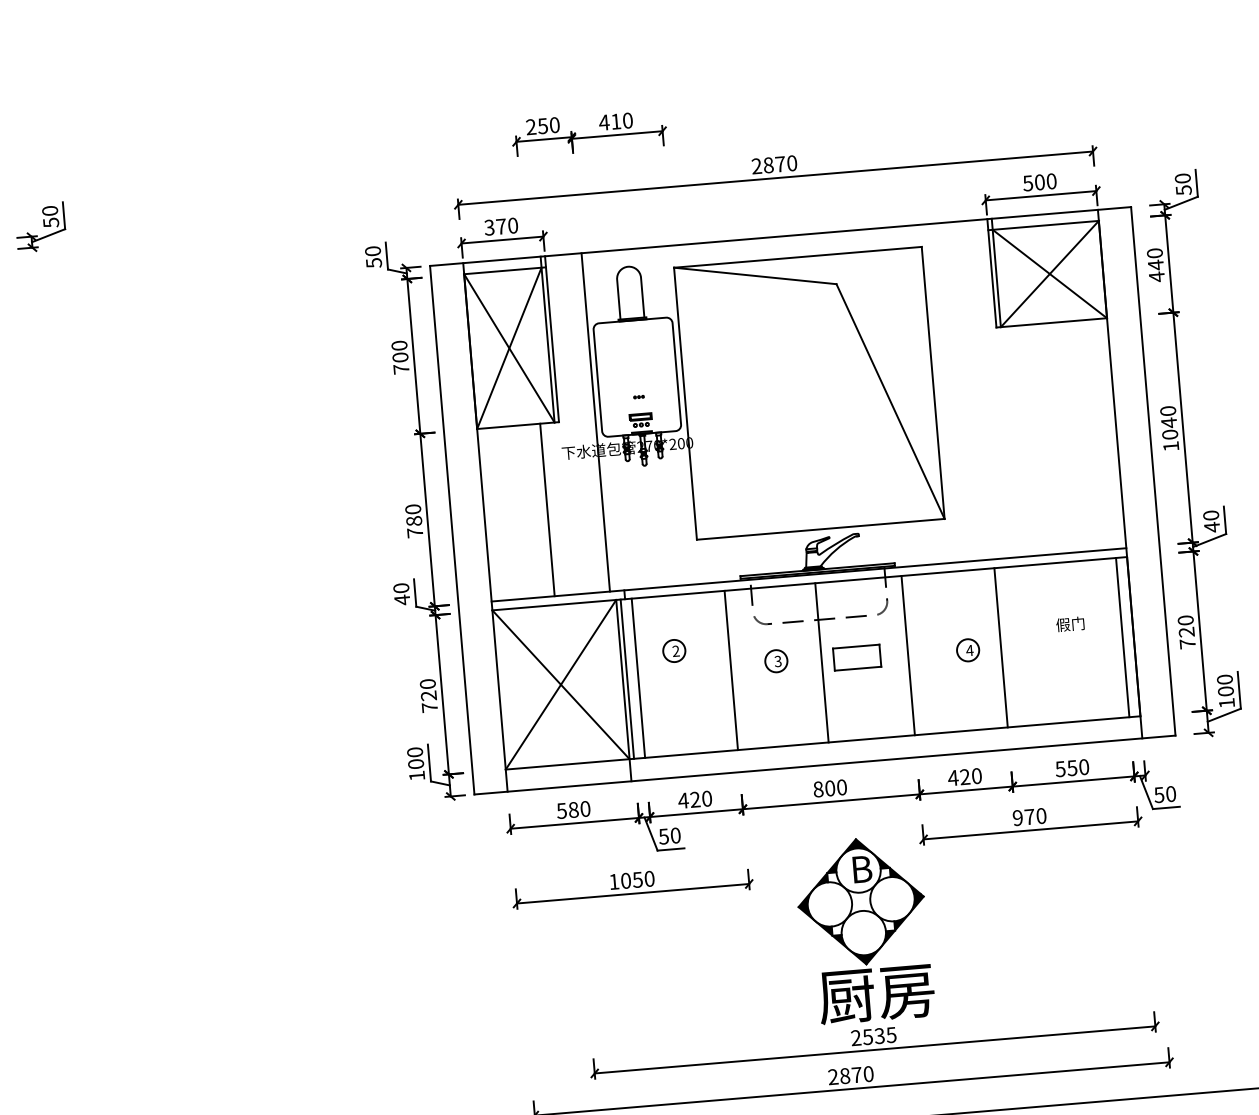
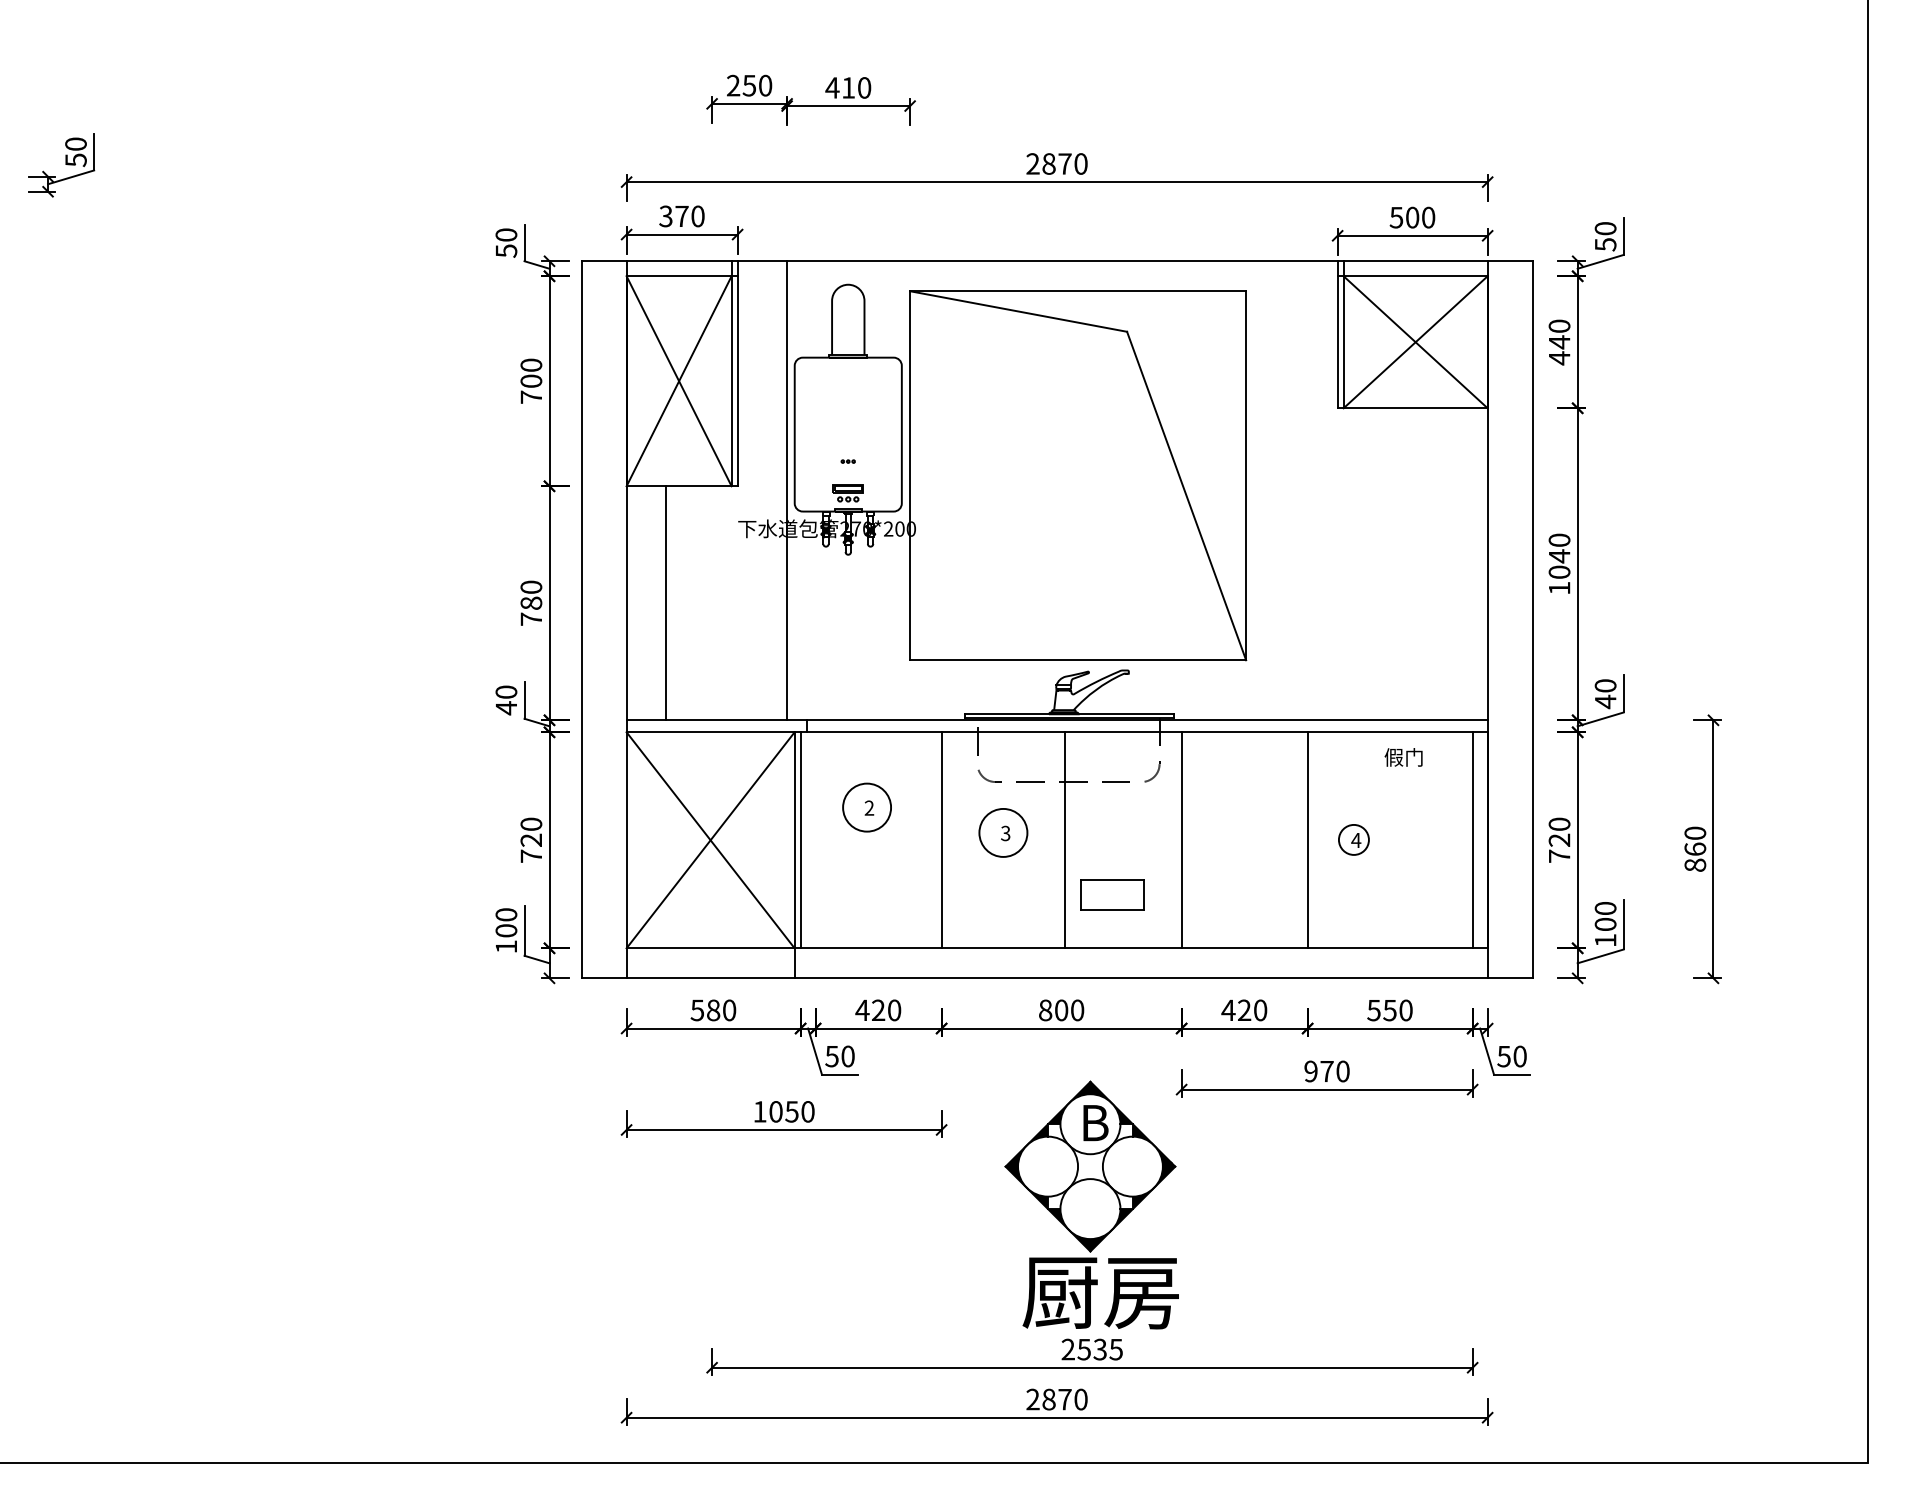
line: (547, 510) -> (666, 603), moved
text: (1070, 624) -> (1403, 757), moved
circle: (674, 650) -> (867, 807), size x1.6
part: (967, 650) -> (1353, 839), moved
part: (856, 657) -> (1112, 894), moved
circle: (776, 660) -> (1003, 832), size x1.6
line: (638, 678) -> (815, 840), removed

